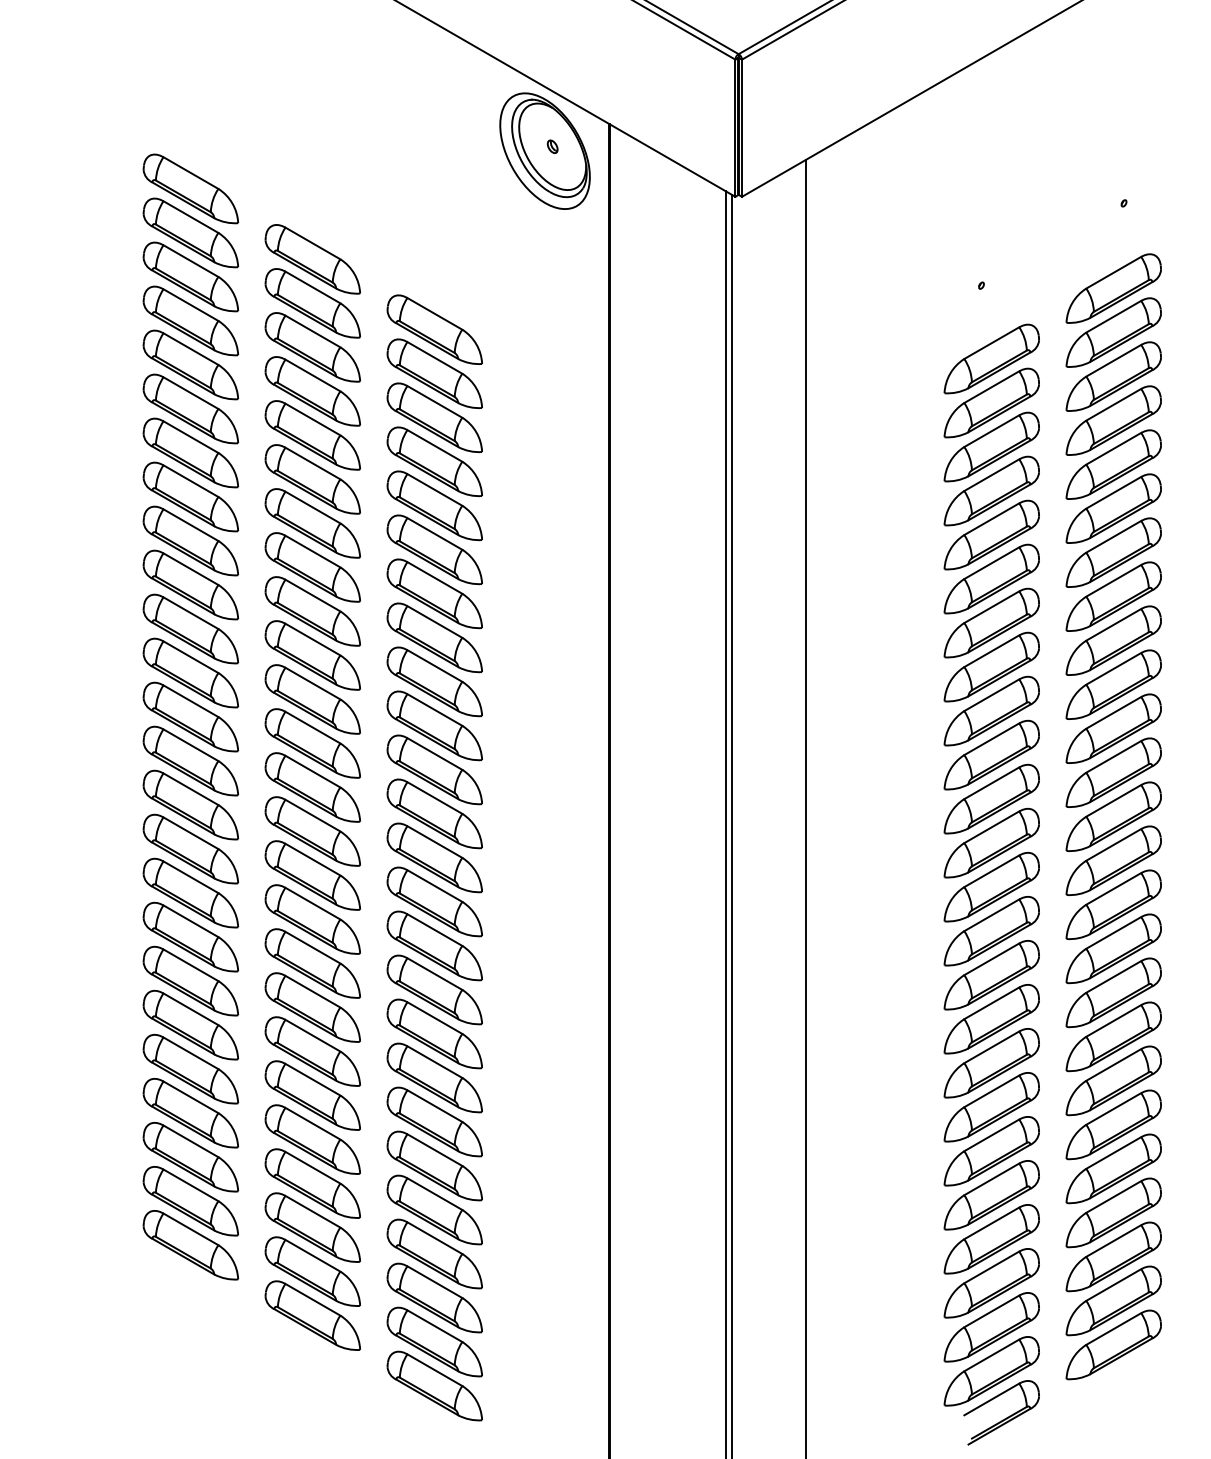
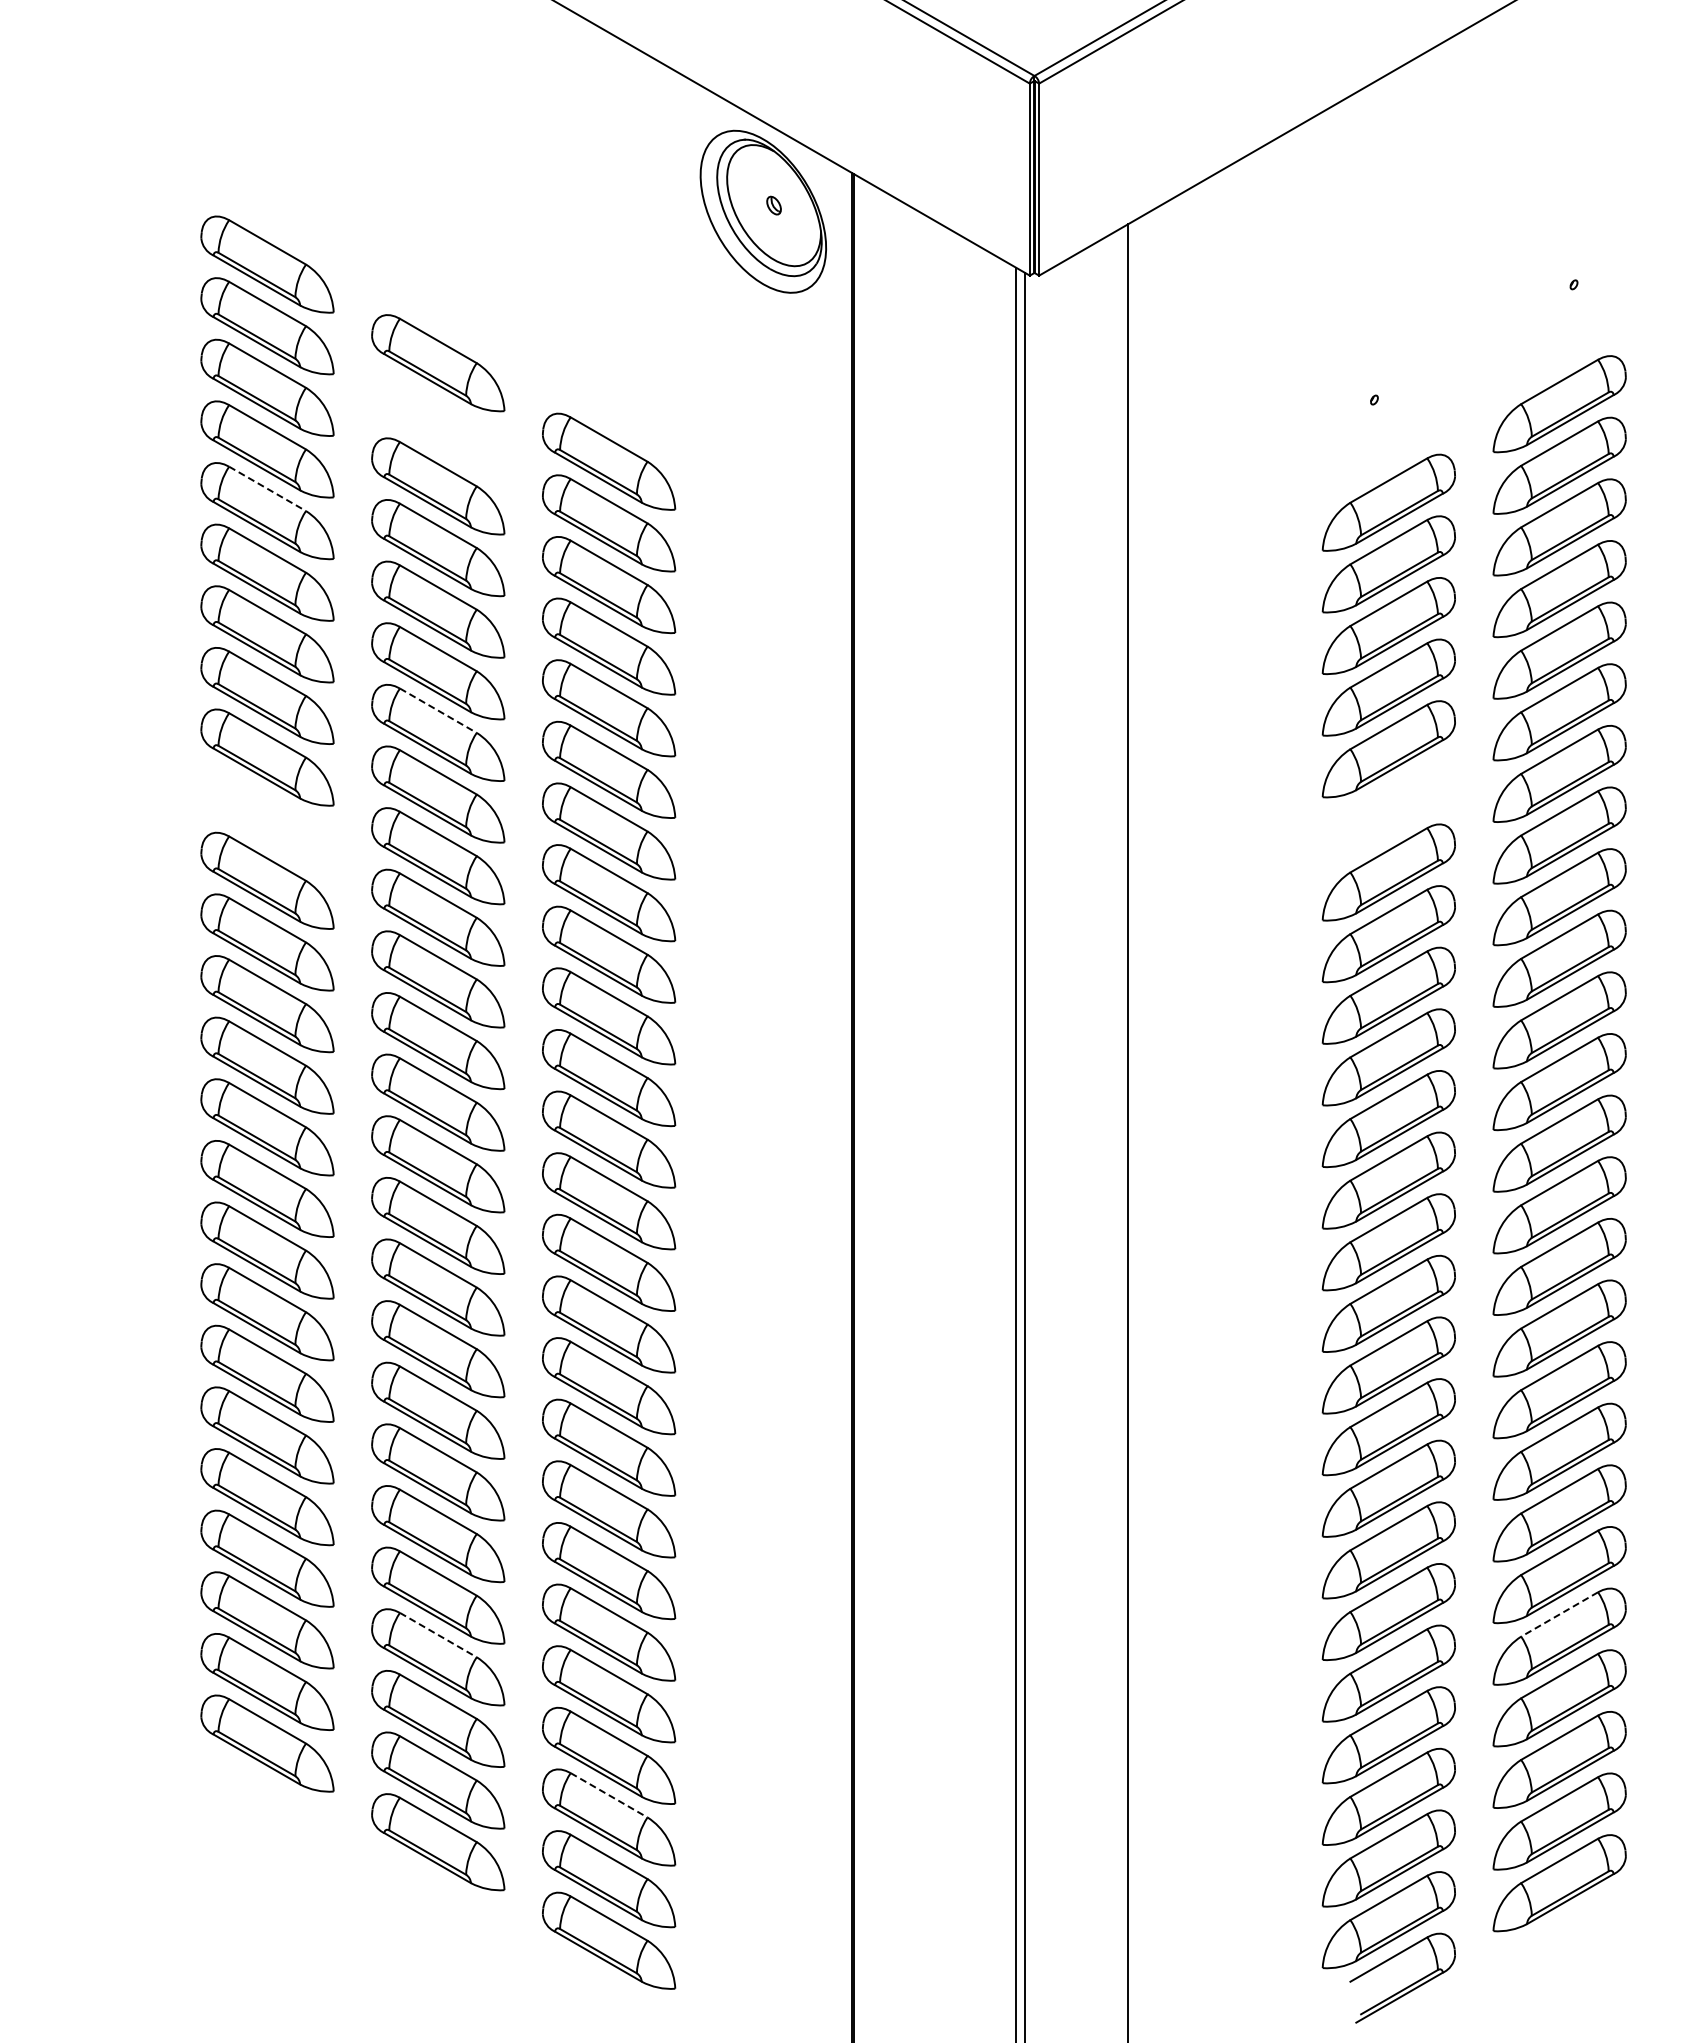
part: (313, 303) -> (438, 424), removed
line: (191, 349) -> (268, 489), solid -> dashed
line: (313, 507) -> (438, 710), solid -> dashed
part: (991, 578) -> (1388, 810), removed
part: (190, 585) -> (267, 819), removed
line: (1113, 1153) -> (1559, 1614), solid -> dashed
line: (313, 1168) -> (438, 1635), solid -> dashed
line: (435, 1282) -> (609, 1795), solid -> dashed

